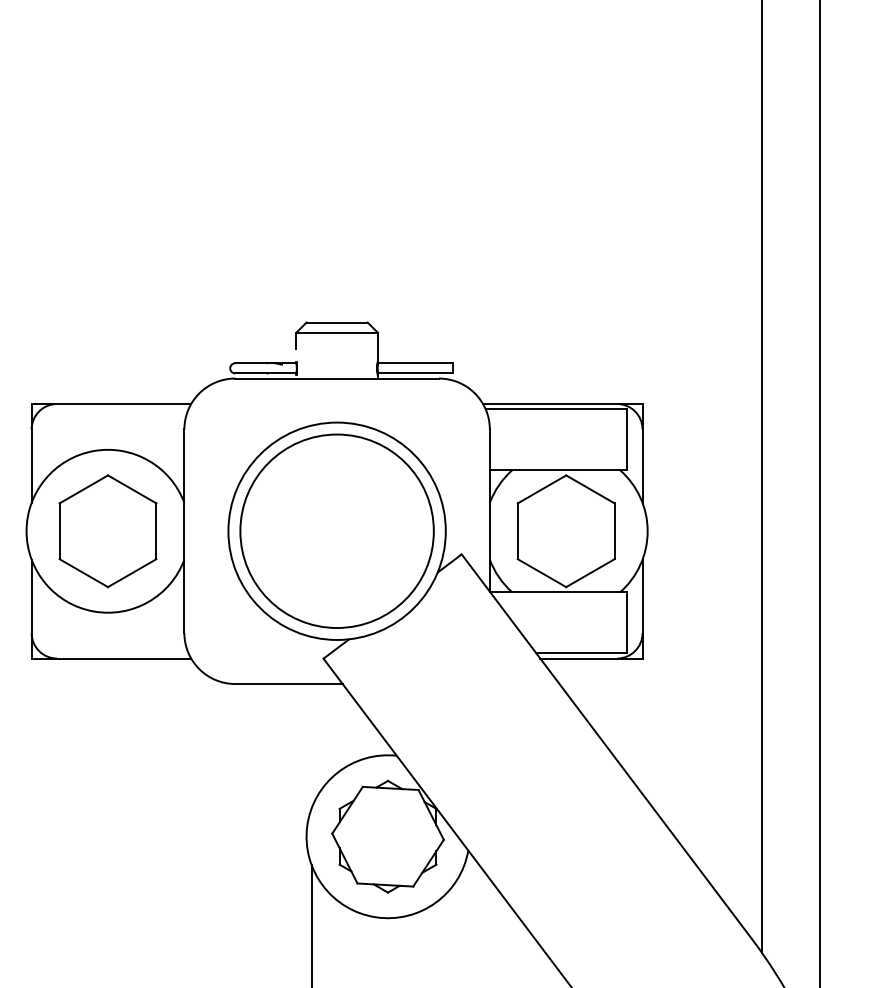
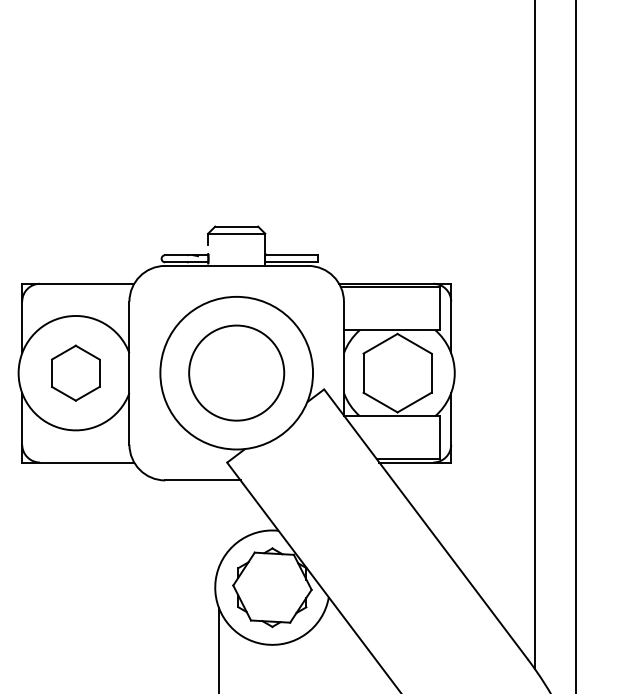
circle: (336, 530) -> (236, 372), size x0.7
part: (107, 531) -> (75, 373), size x0.7

